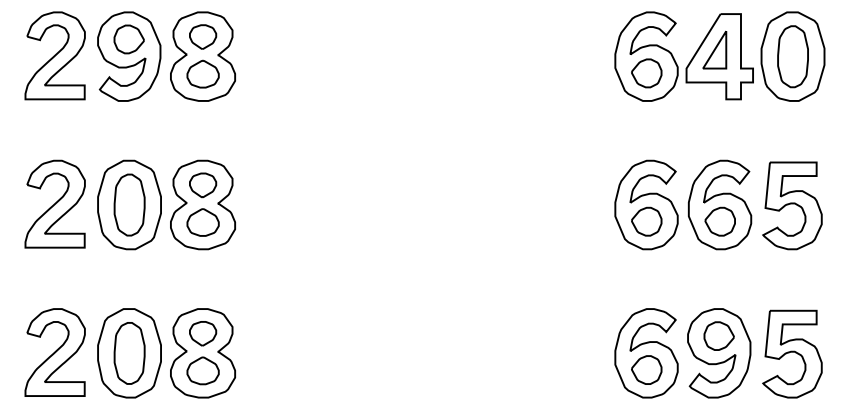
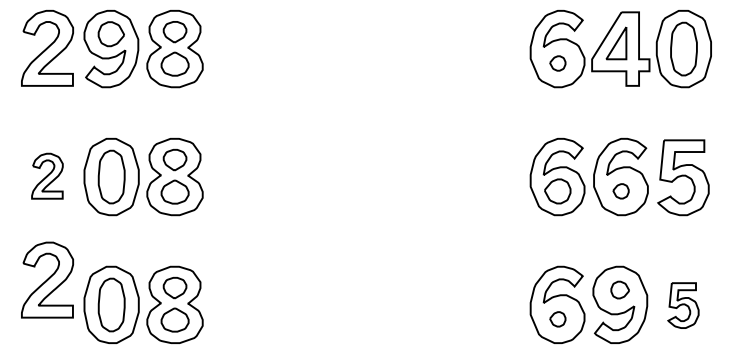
part: (646, 73) -> (557, 63), size x0.6
part: (54, 203) -> (46, 175), size x0.6
part: (719, 221) -> (620, 191), size x0.6
part: (718, 335) -> (619, 289), size x0.7
part: (54, 352) -> (46, 280), moved
part: (792, 353) -> (683, 305), size x0.6
part: (646, 369) -> (557, 318), size x0.6

